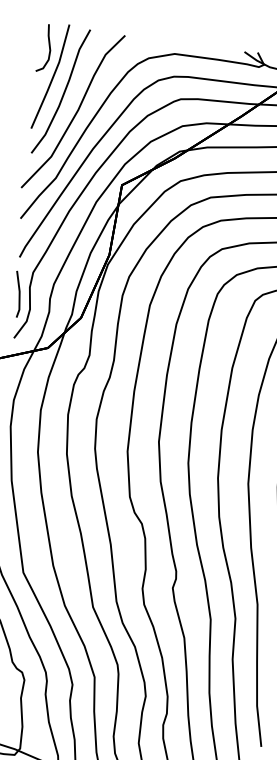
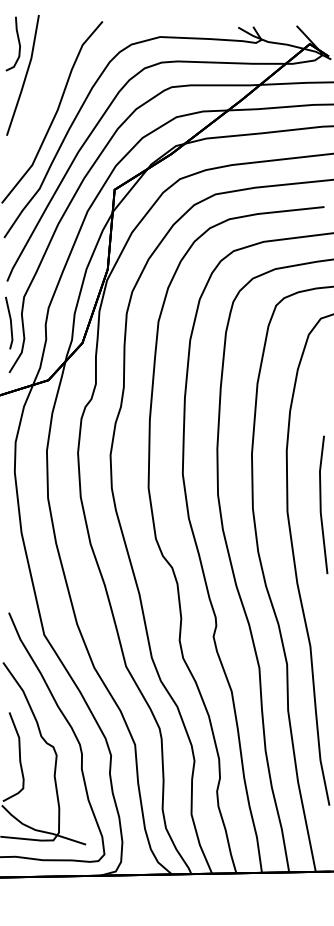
part: (61, 91) -> (36, 90), removed

